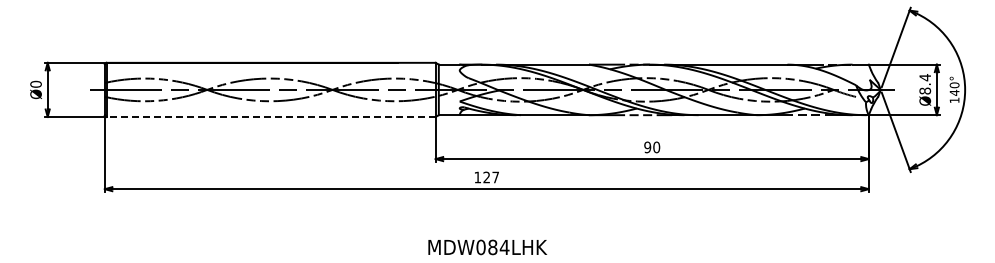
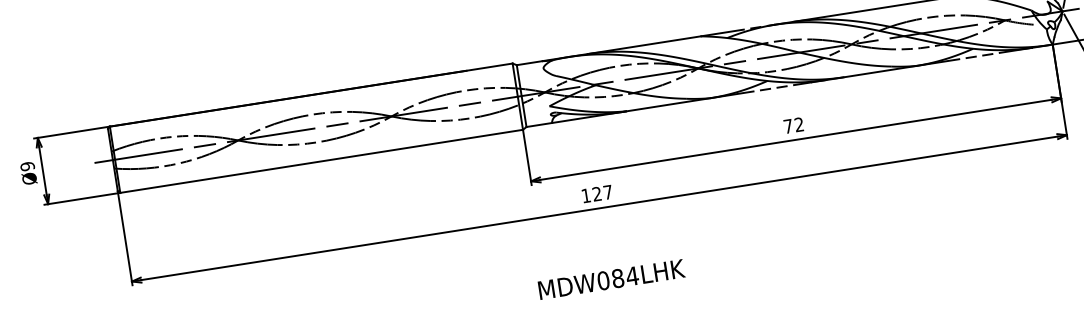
text: (35, 84) -> (26, 166), Ø0 -> Ø9
line: (271, 116) -> (321, 160), dashed -> solid
text: (652, 147) -> (794, 125), 90 -> 72

